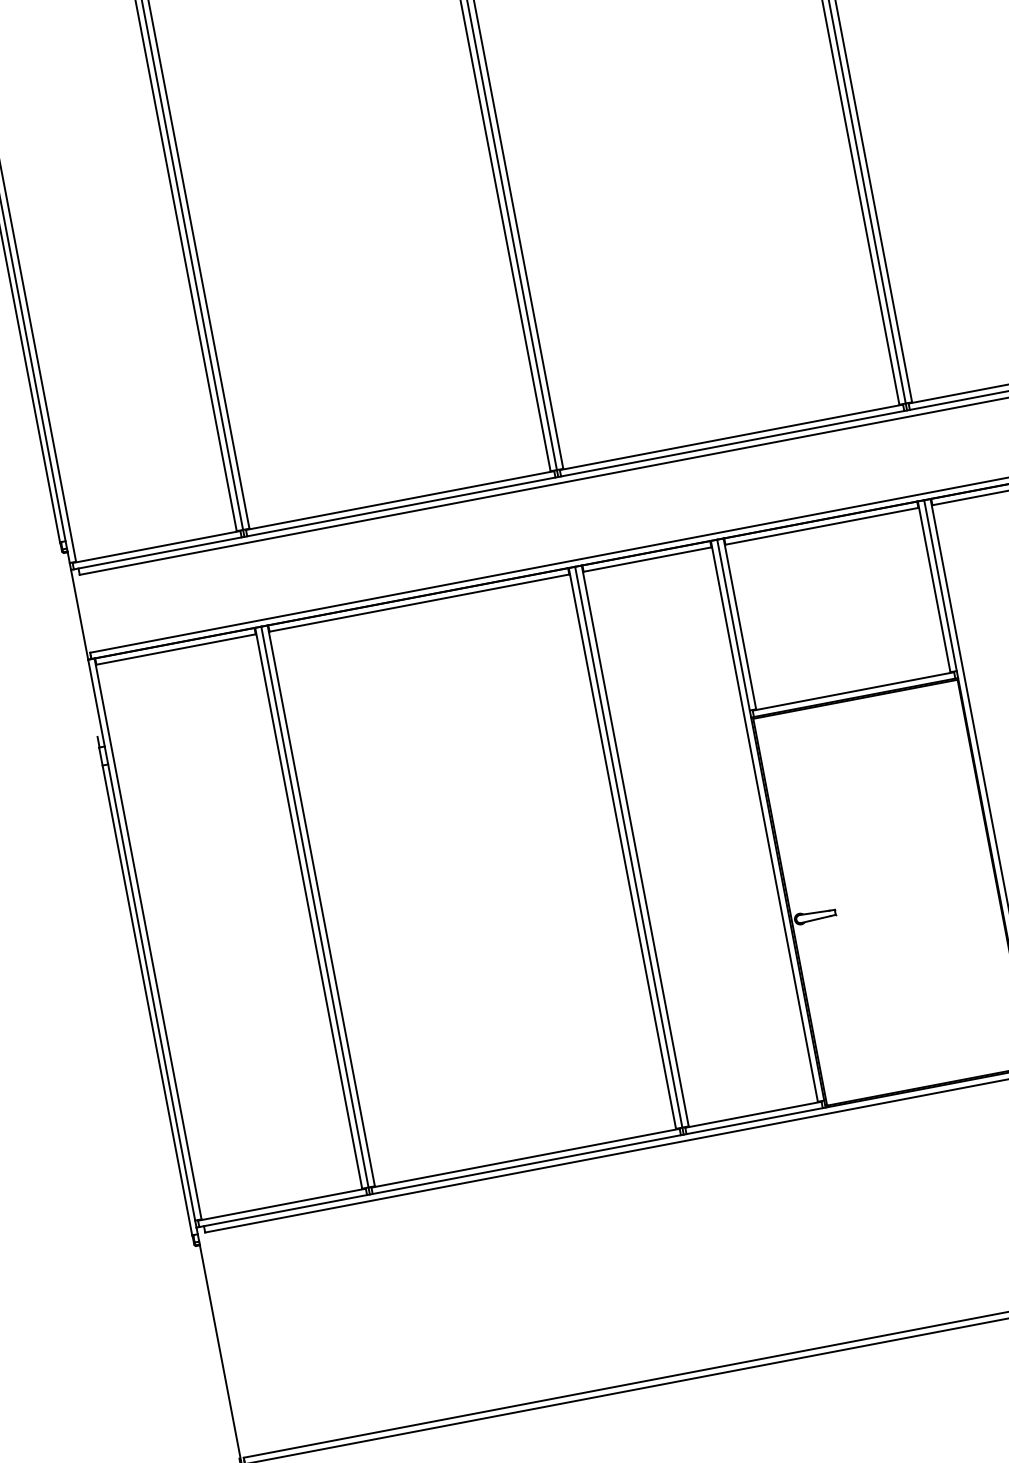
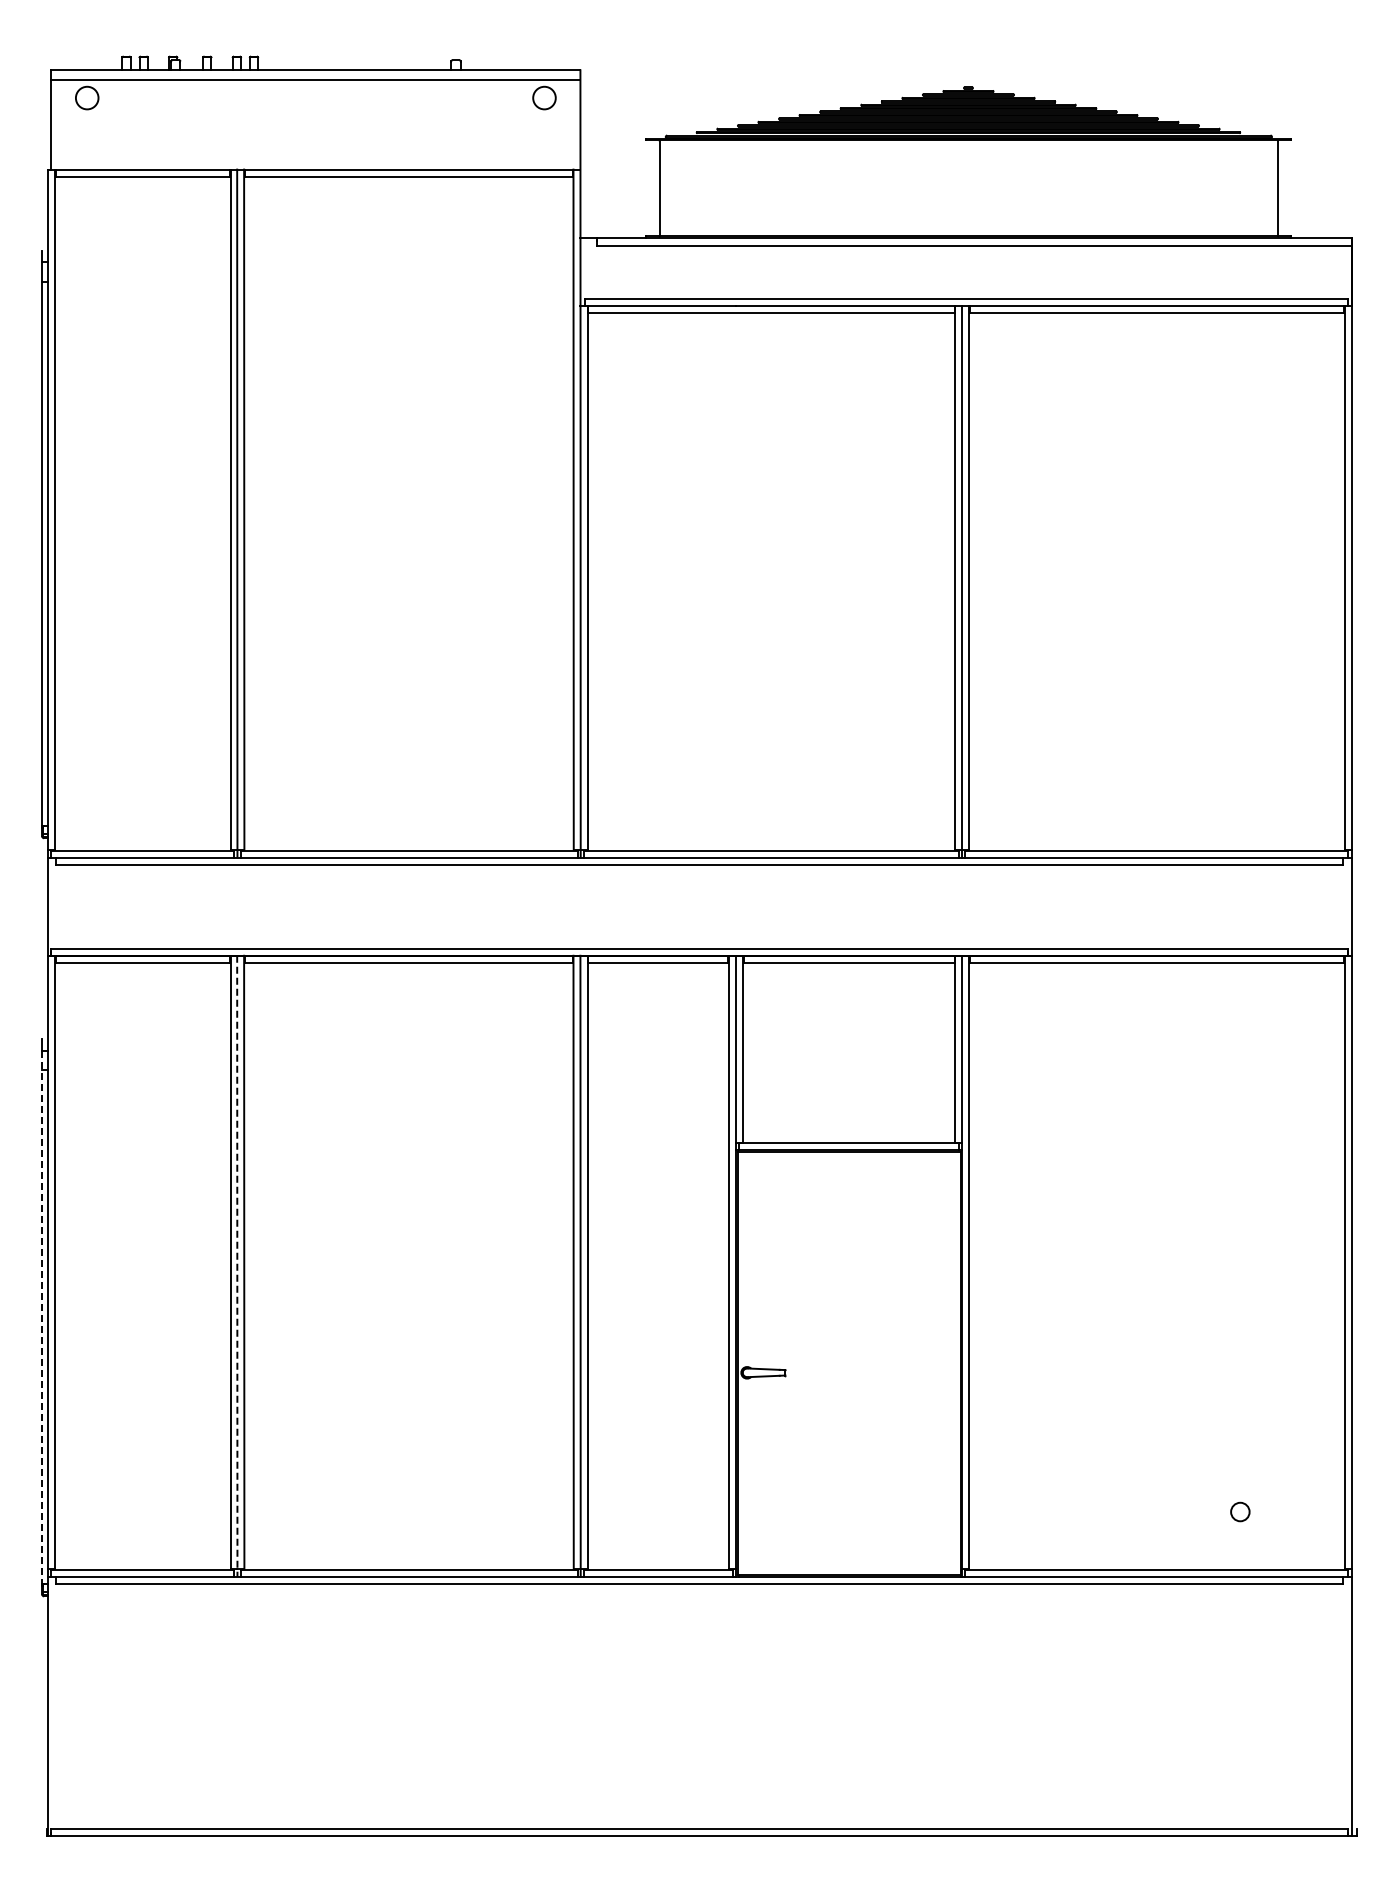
line: (315, 910) -> (237, 1266), solid -> dashed
line: (145, 991) -> (41, 1317), solid -> dashed

